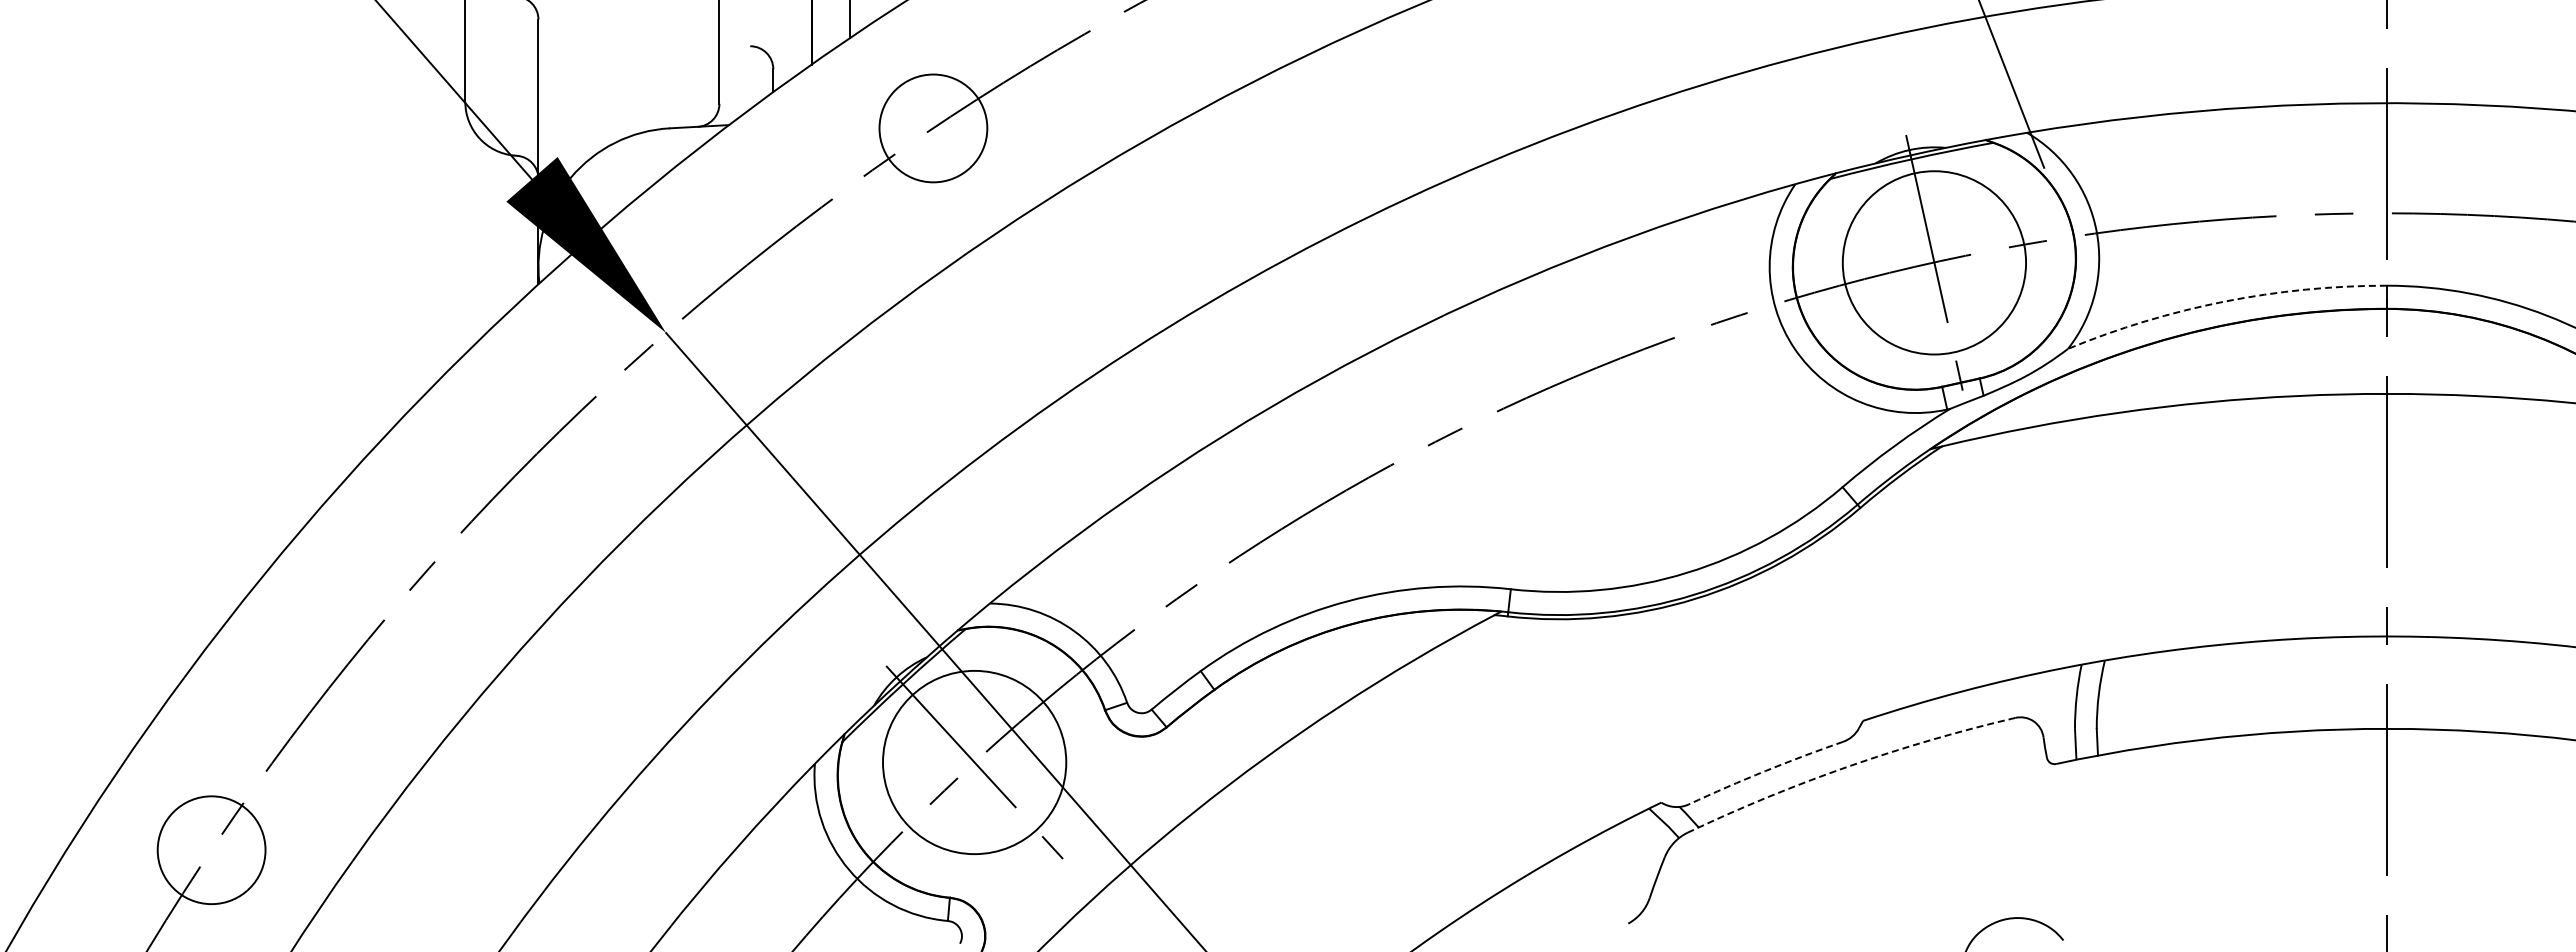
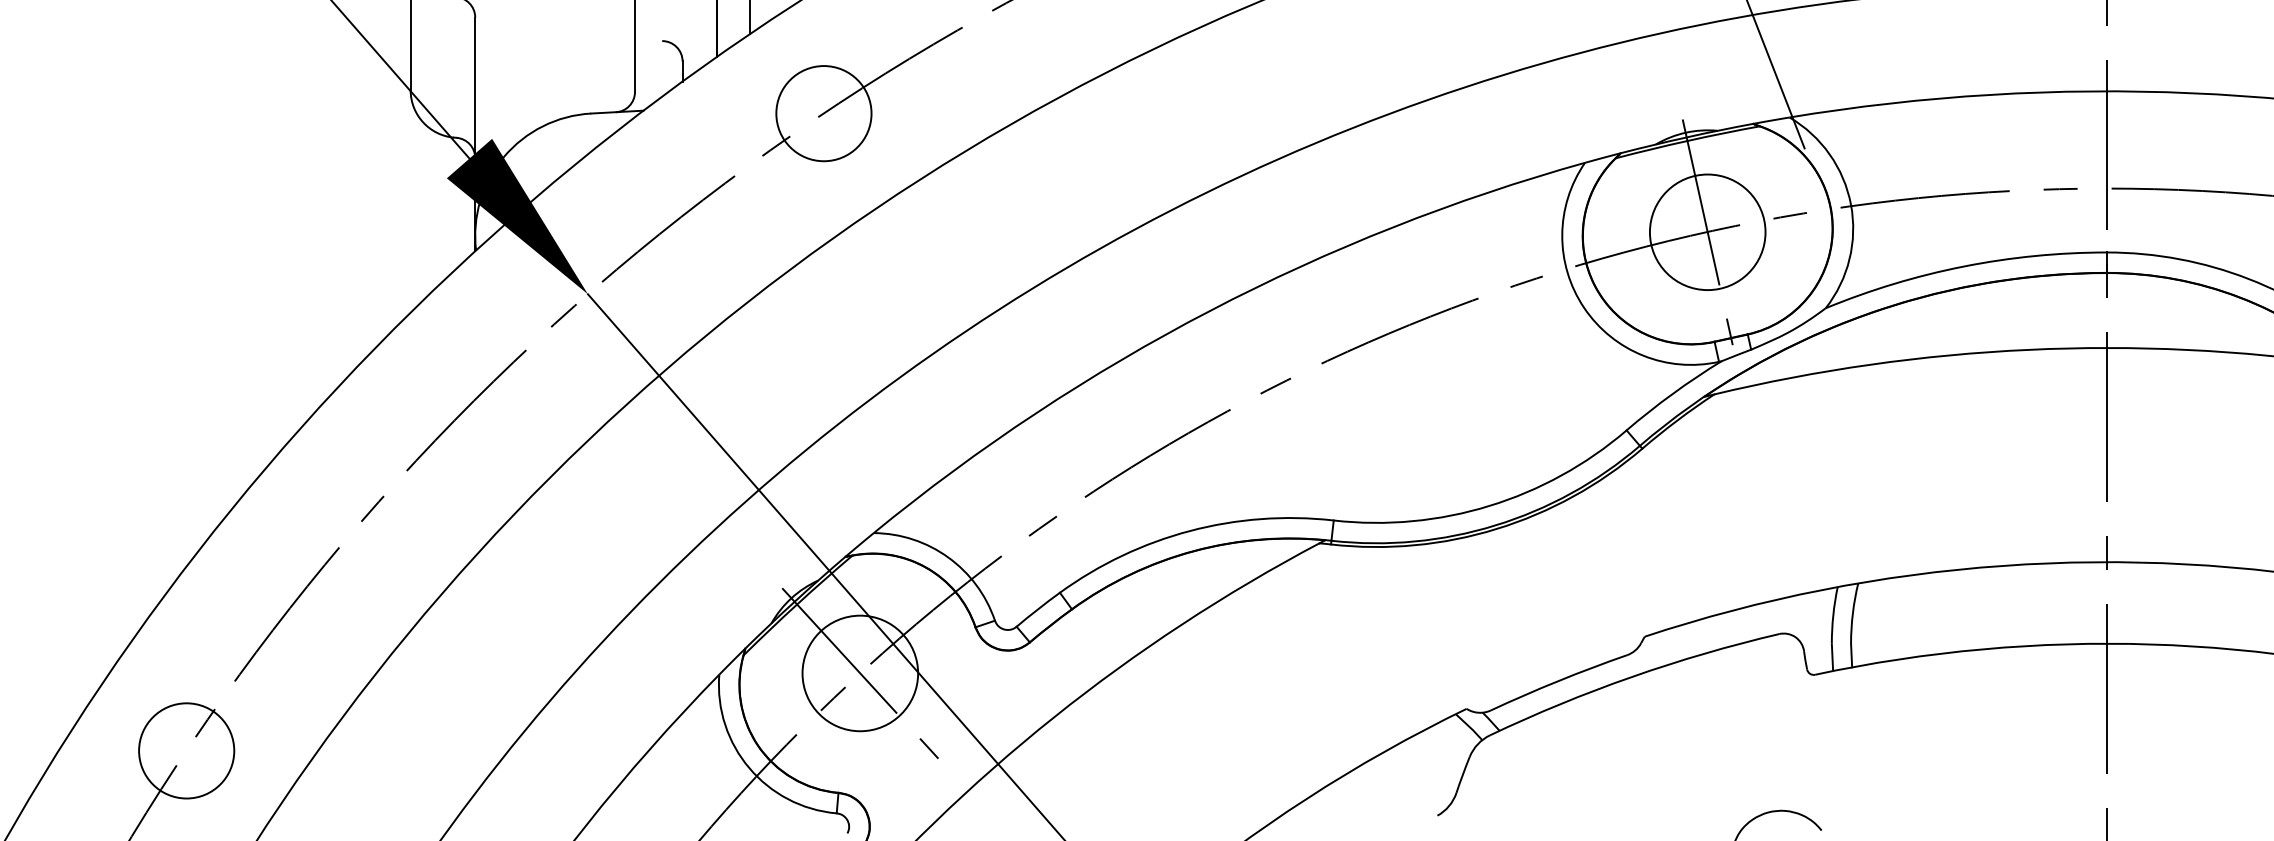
circle: (1933, 262) -> (1706, 232), size x0.71
arc: (2224, 301) -> (1963, 266), dashed -> solid
circle: (974, 762) -> (860, 673), size x0.71
arc: (1848, 766) -> (1631, 676), dashed -> solid
arc: (1765, 771) -> (1558, 681), dashed -> solid

